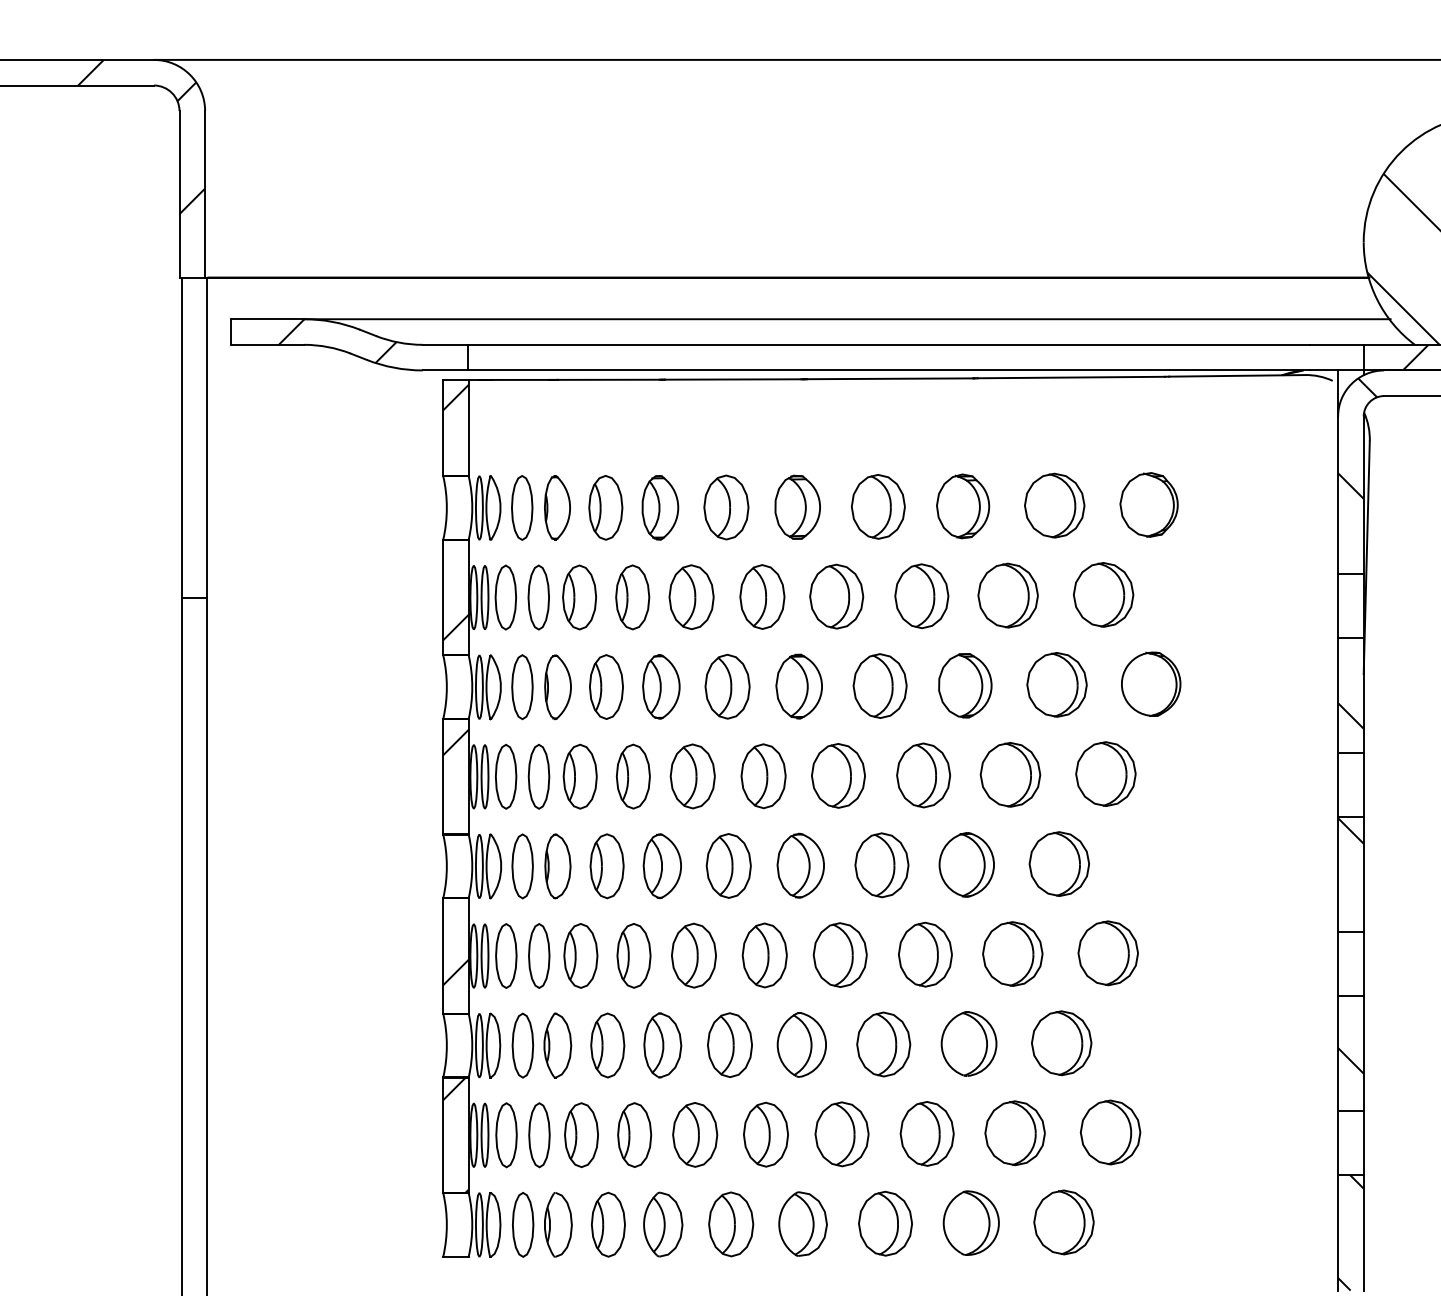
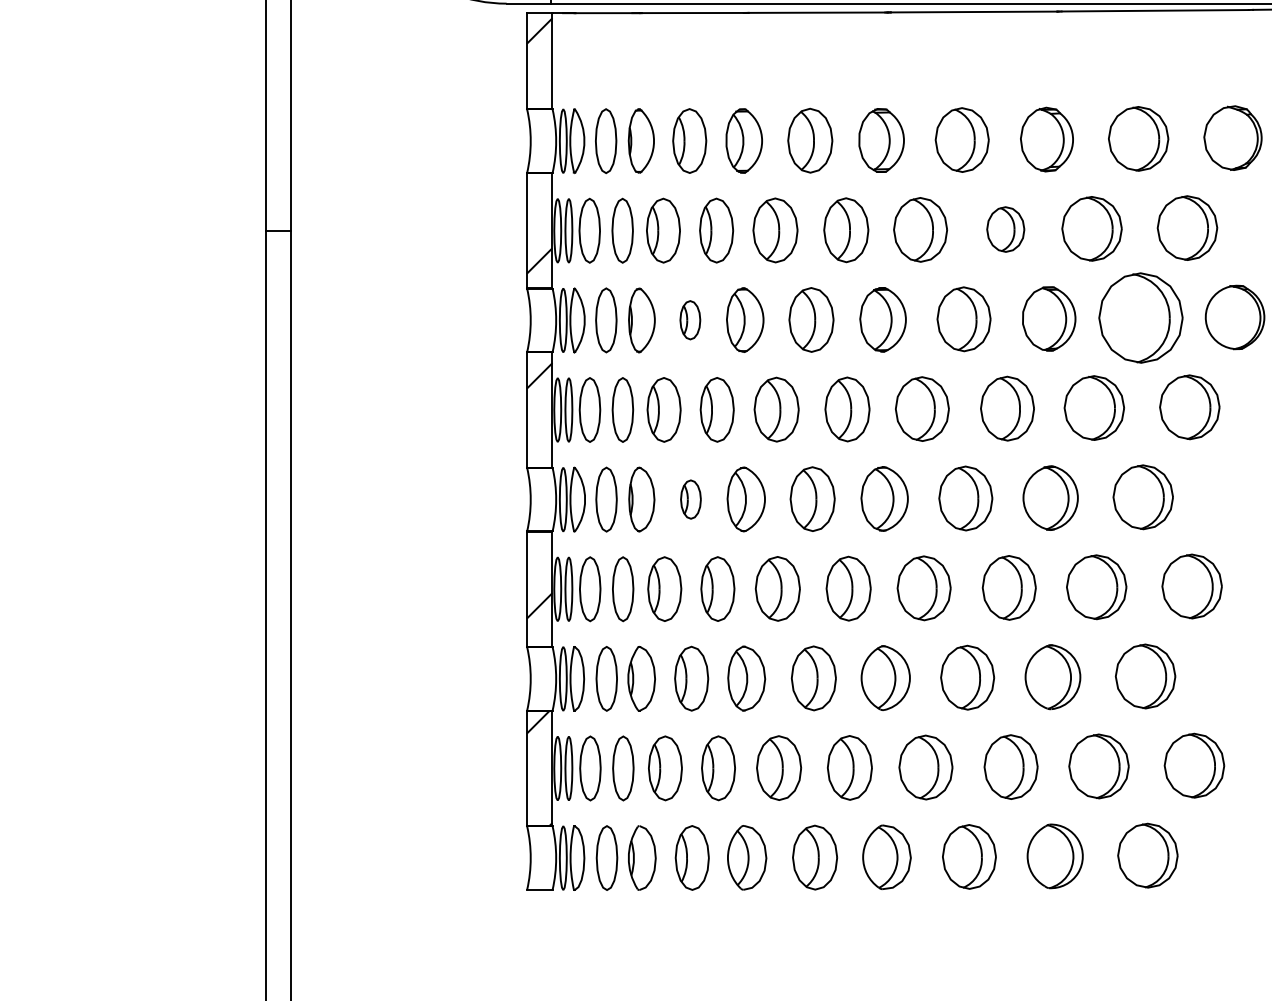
part: (921, 596) -> (1005, 229), size x0.7
part: (1056, 684) -> (1140, 317), size x1.4
part: (606, 686) -> (690, 319), size x0.6
part: (606, 866) -> (690, 499), size x0.6

